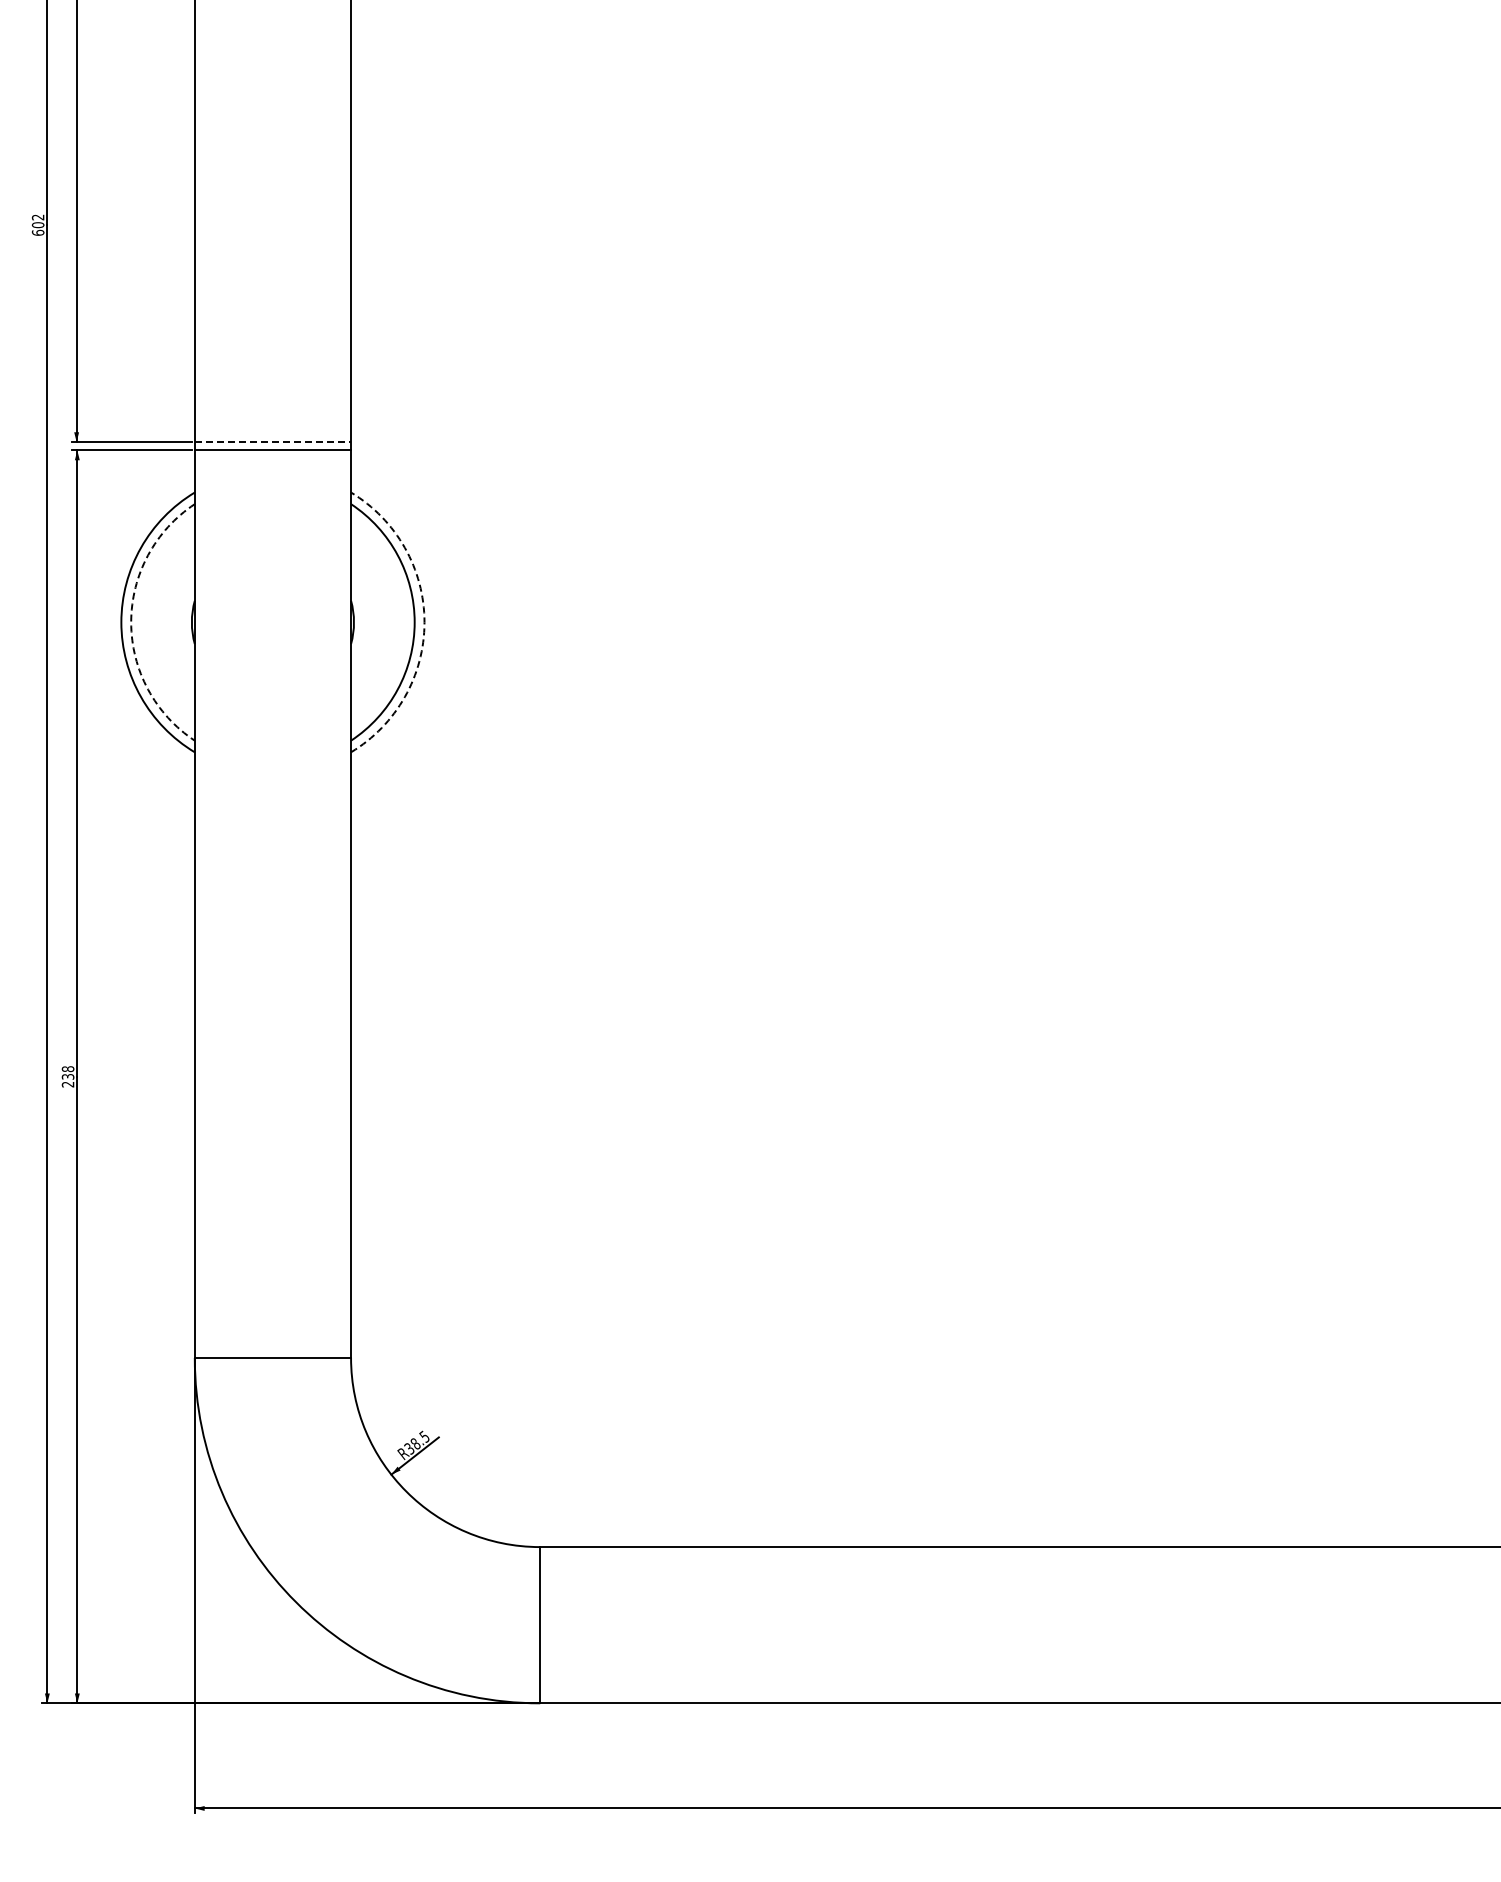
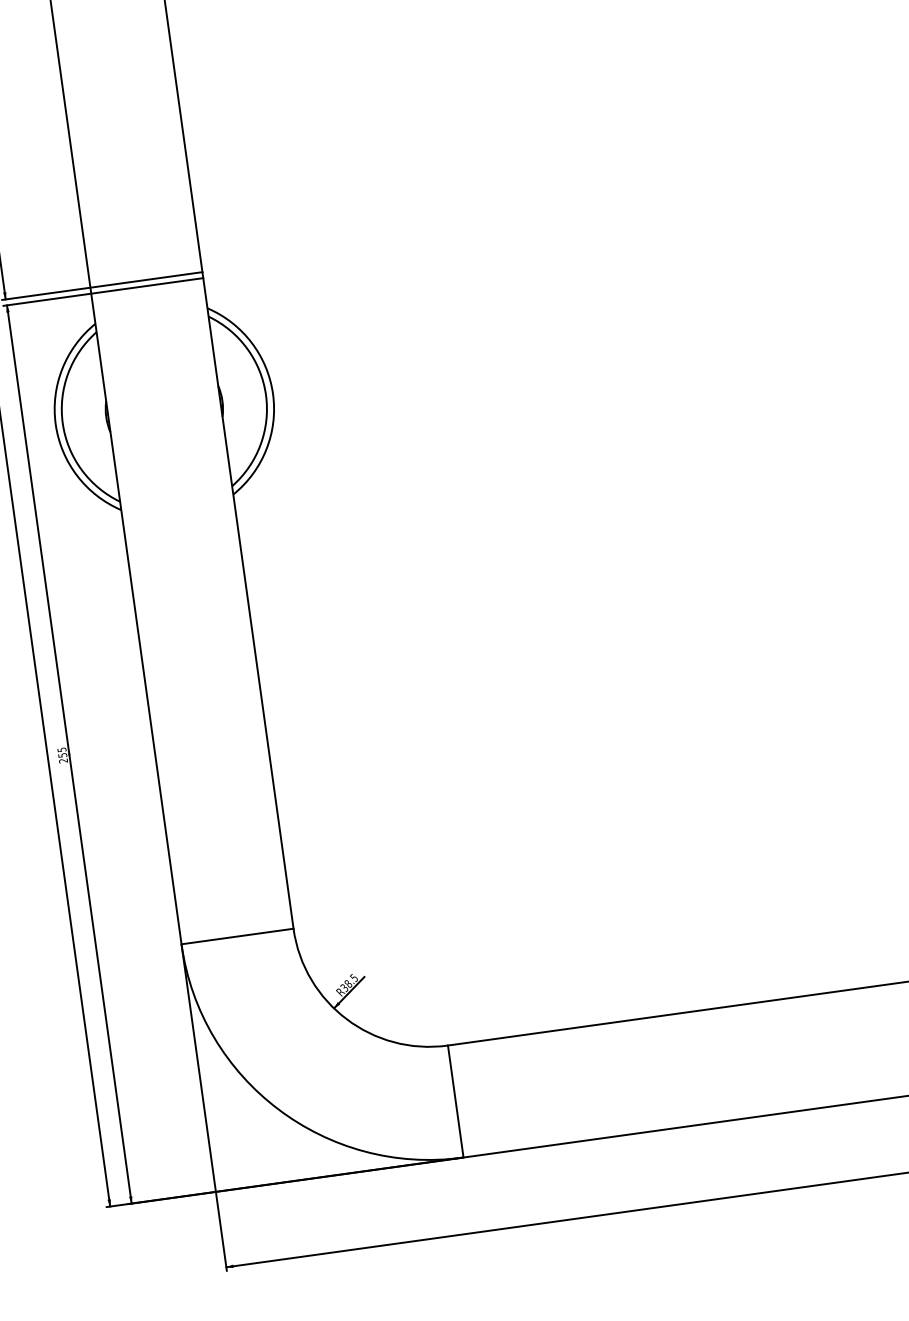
line: (273, 442) -> (146, 280), dashed -> solid
arc: (131, 622) -> (62, 423), dashed -> solid
arc: (424, 622) -> (273, 394), dashed -> solid
text: (67, 1072) -> (61, 752), 238 -> 255

